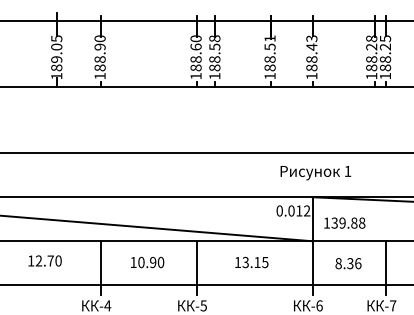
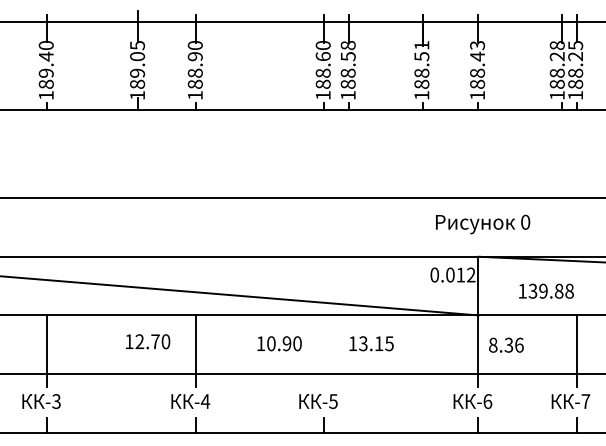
text: (347, 170) -> (525, 221), 1 -> 0
text: (344, 222) -> (546, 290), moved
text: (45, 260) -> (148, 341), moved
text: (147, 262) -> (279, 343), moved
text: (251, 262) -> (371, 343), moved
text: (348, 263) -> (506, 344), moved
line: (197, 267) -> (324, 350), removed

